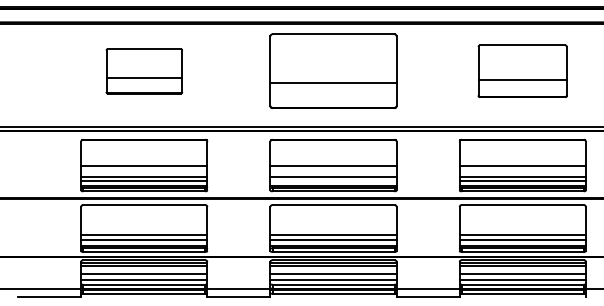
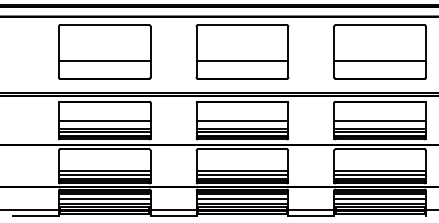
part: (144, 71) -> (104, 52), size x1.67
part: (522, 71) -> (379, 52), size x1.43
line: (333, 180) -> (242, 131), added

